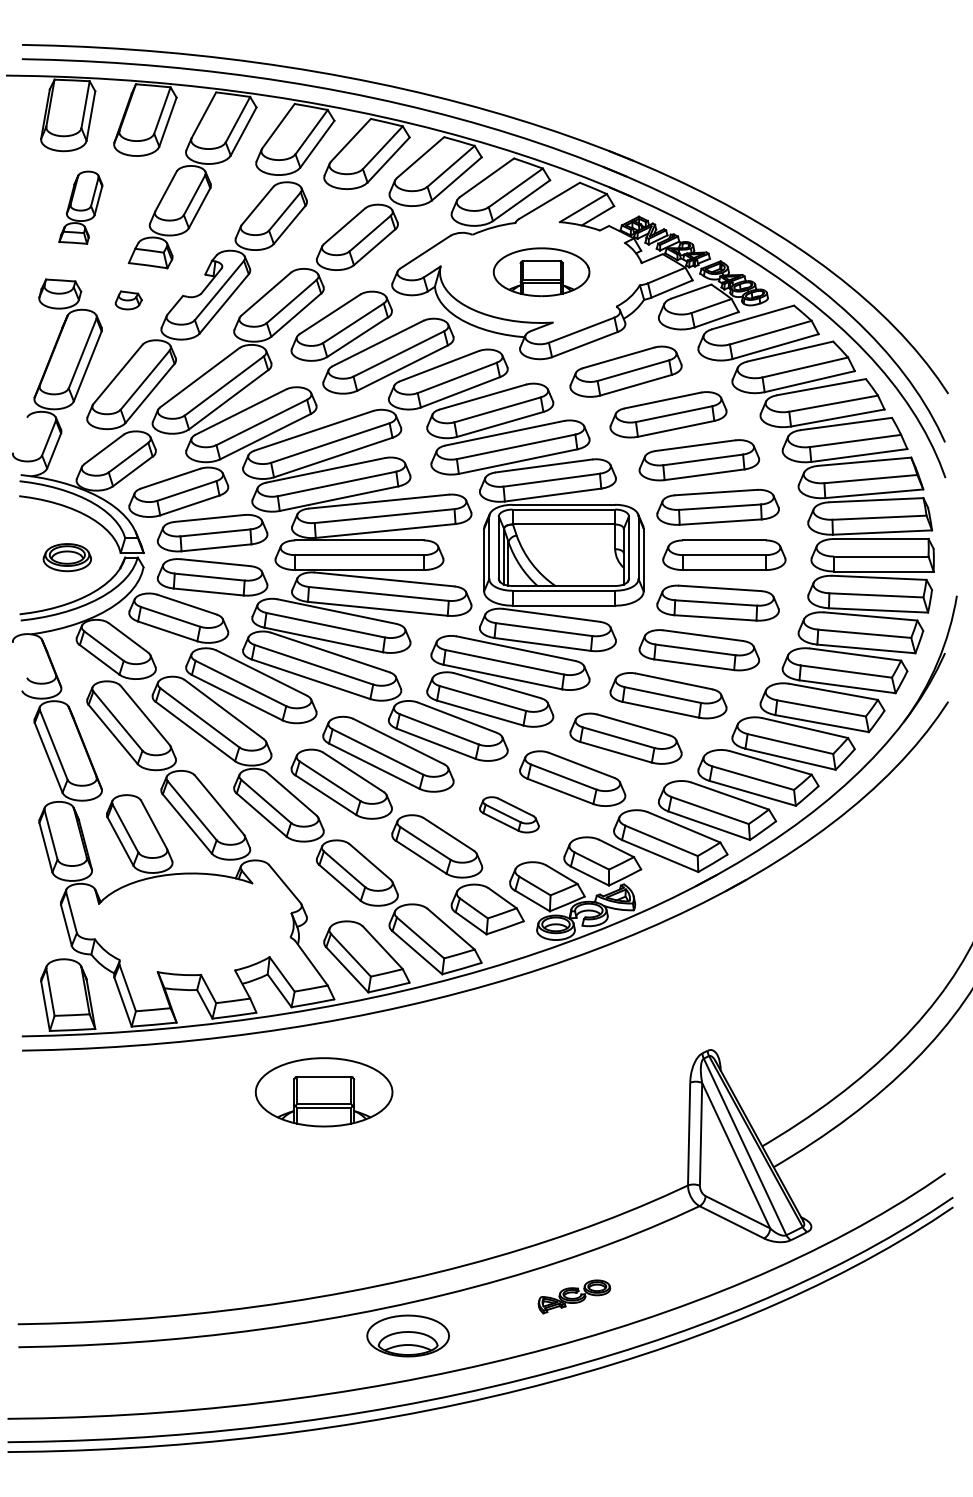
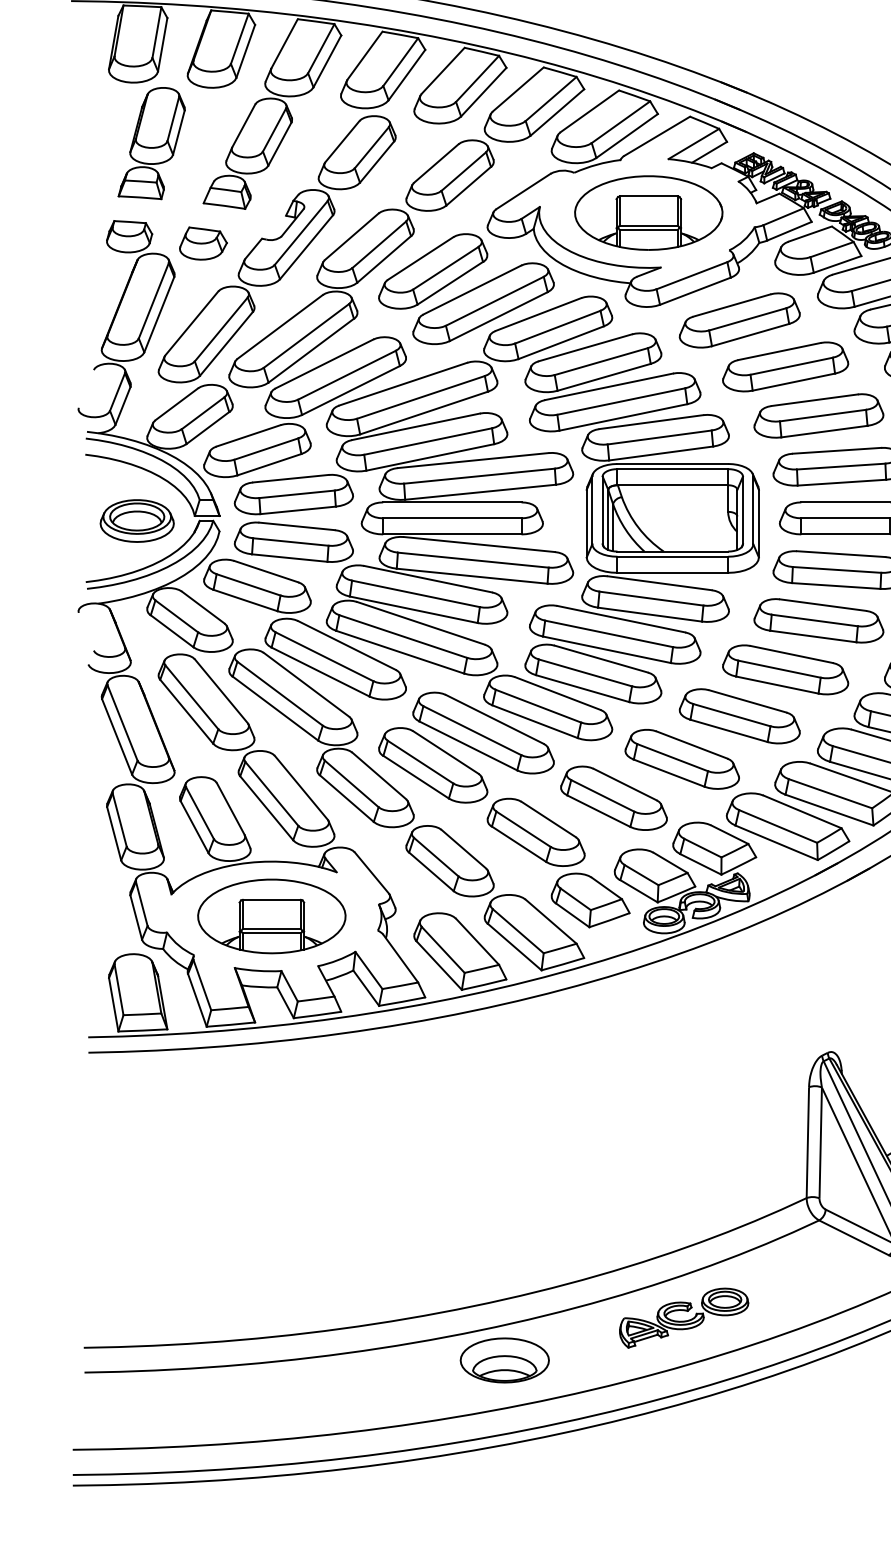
part: (80, 207) -> (151, 143), size x1.43
part: (541, 272) -> (648, 213), size x1.43
part: (128, 300) -> (203, 243), size x1.67
part: (67, 557) -> (137, 520), size x1.43
part: (509, 814) -> (614, 798), size x1.67
part: (323, 1092) -> (271, 916), moved
part: (574, 1296) -> (684, 1317), size x1.67

